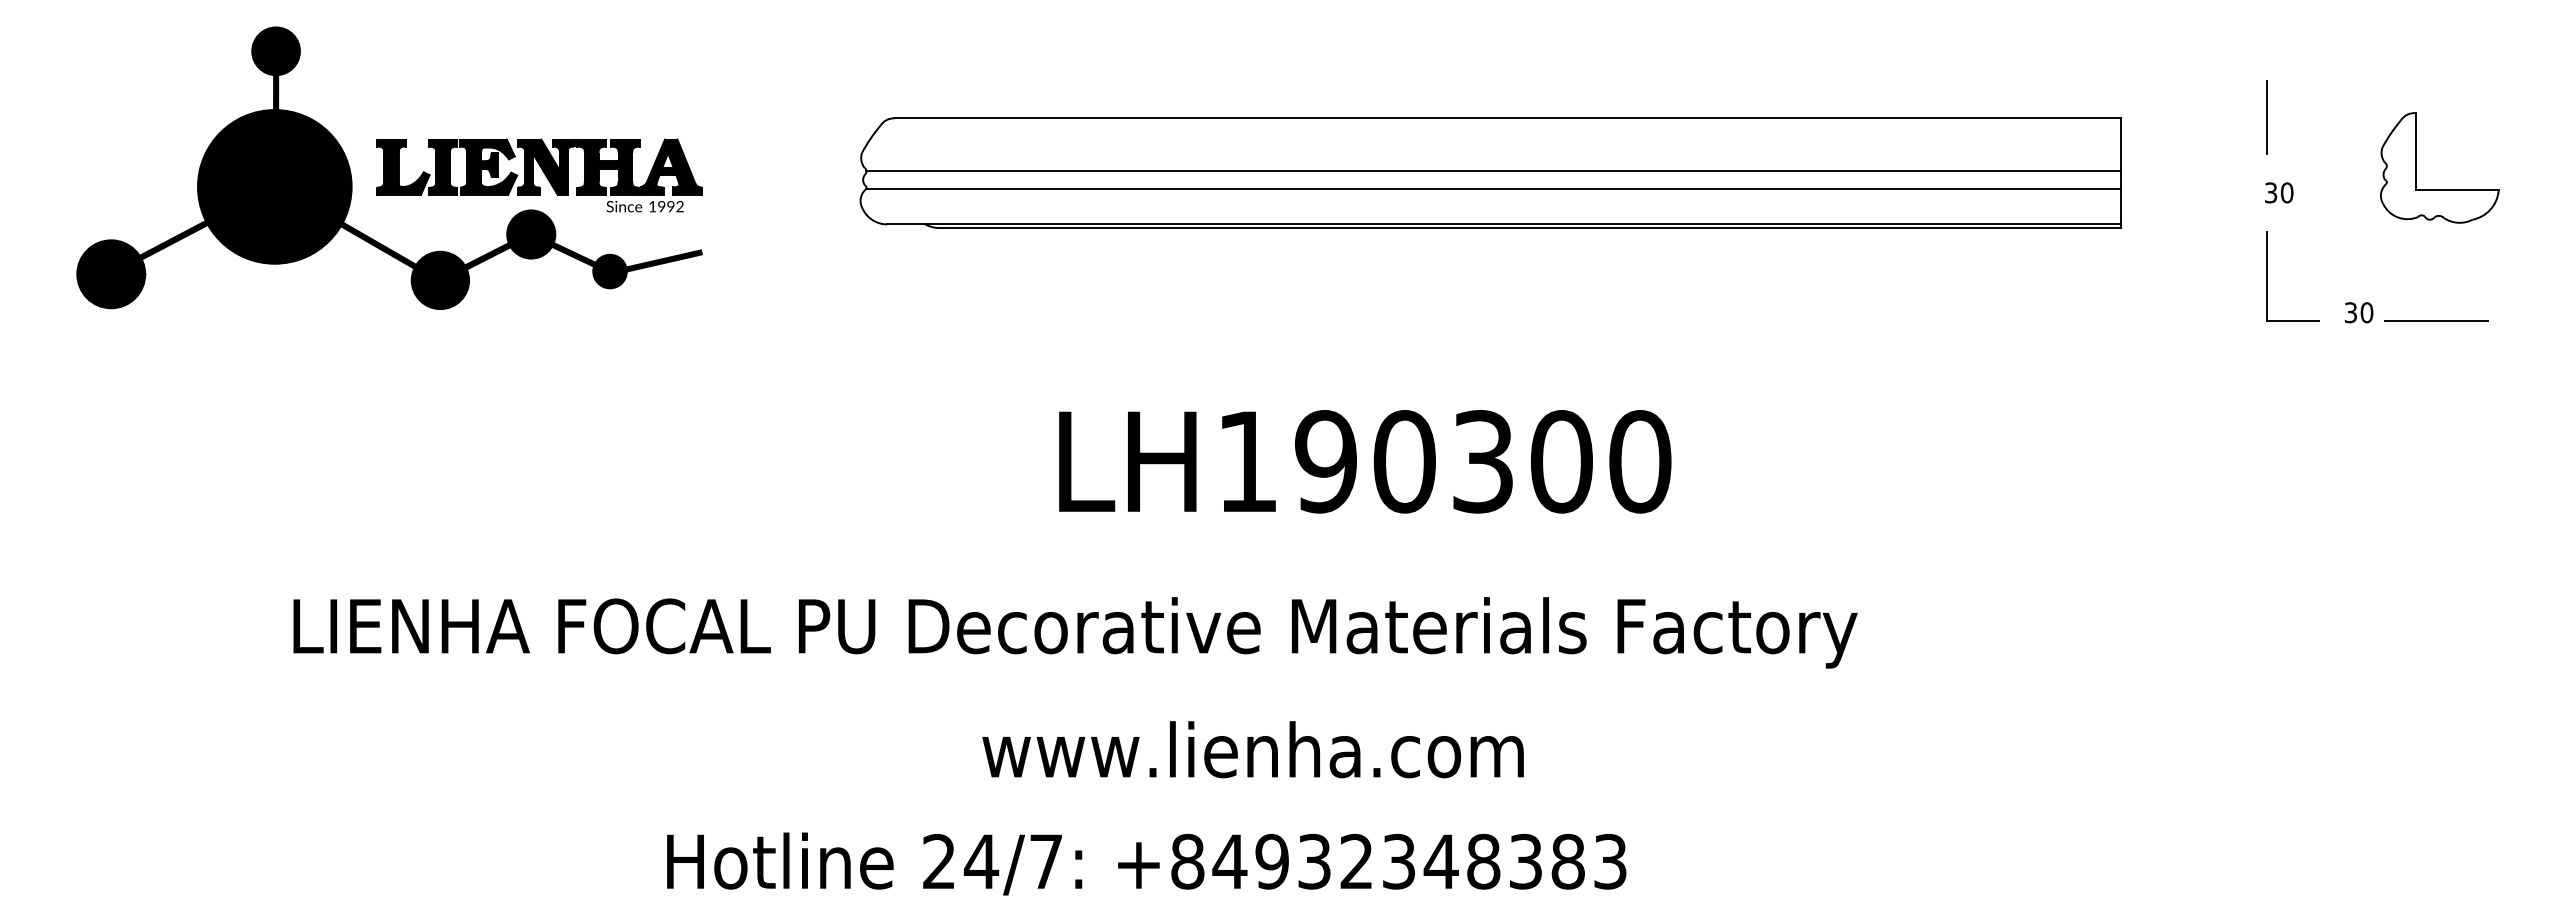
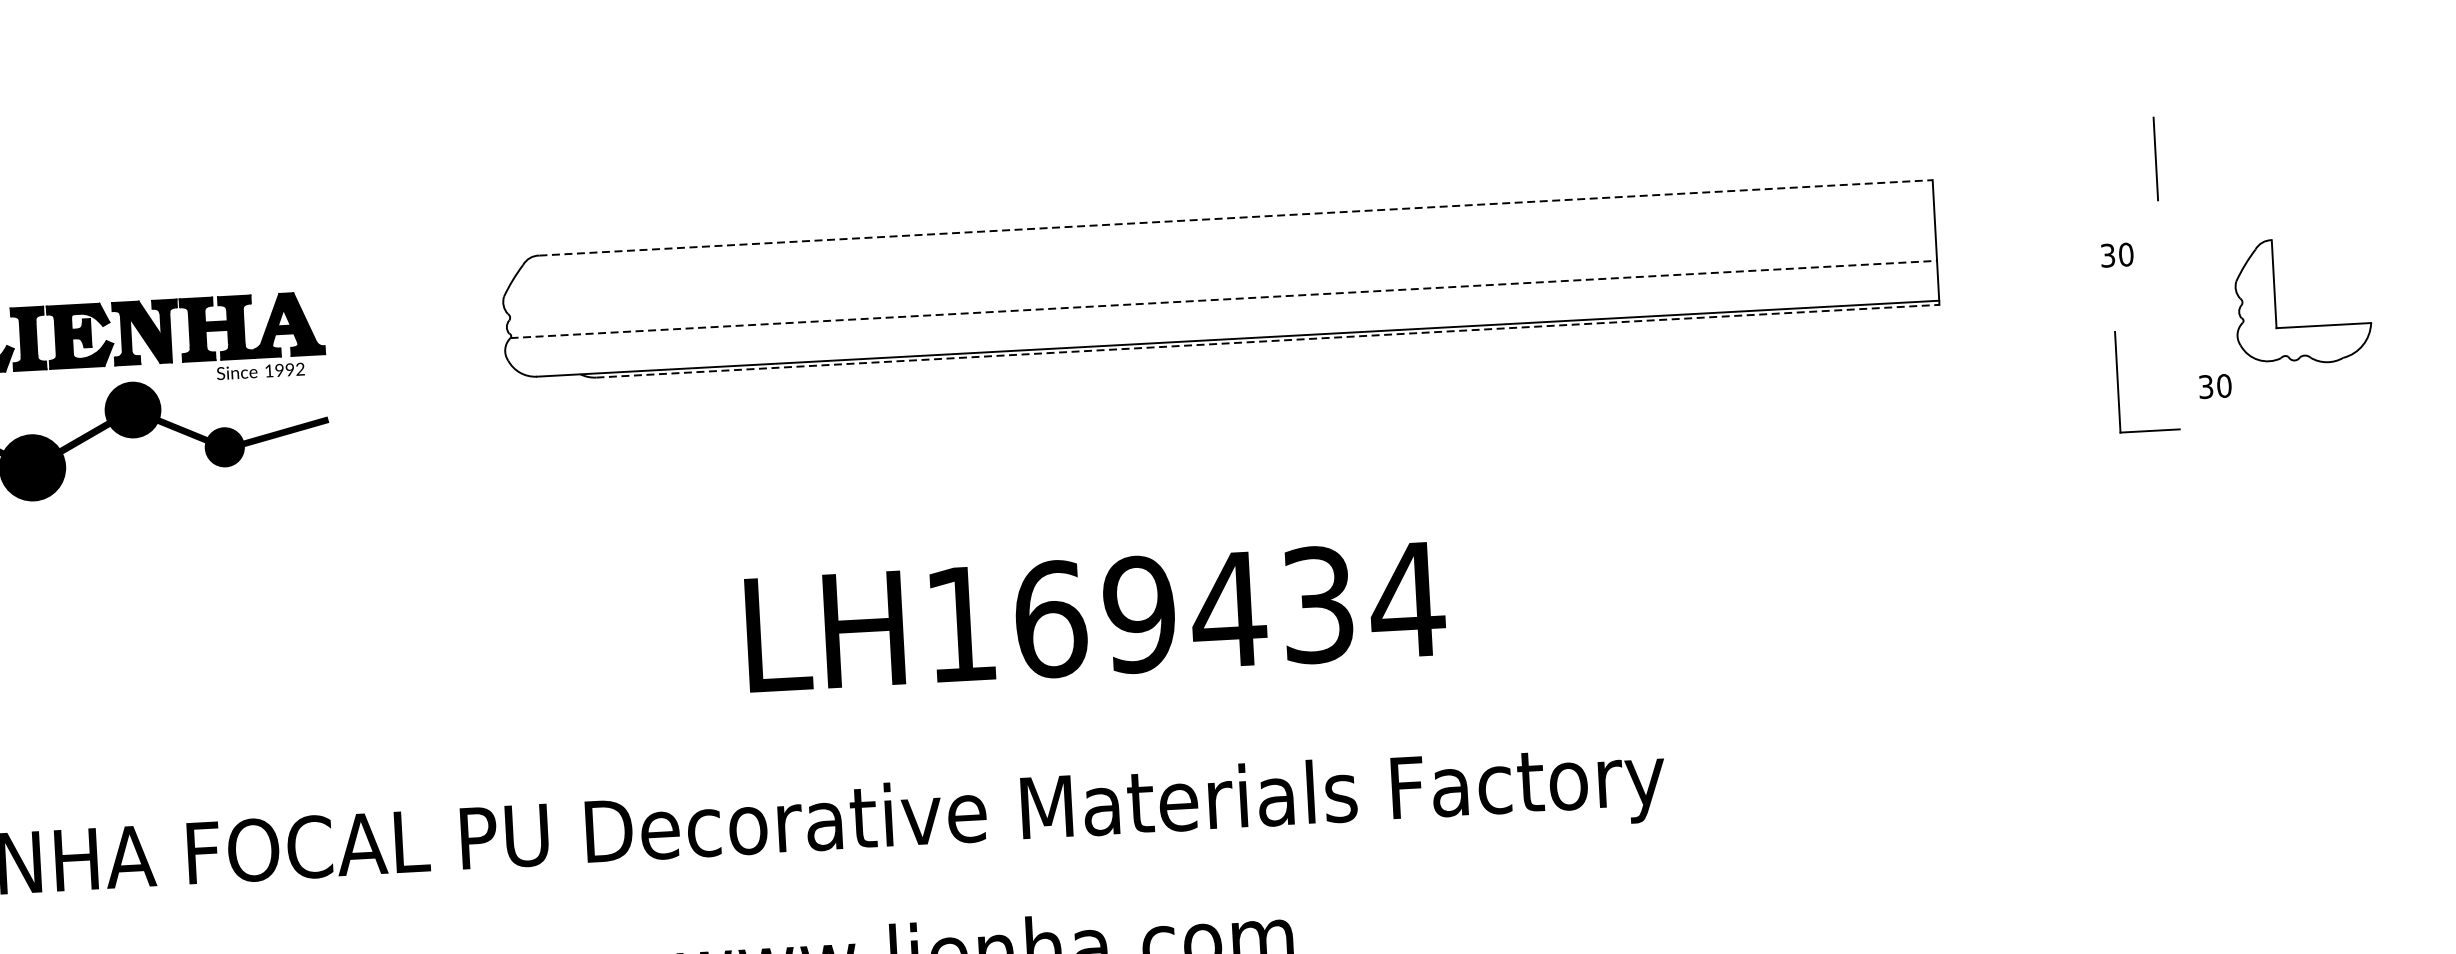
line: (2266, 117) -> (2155, 159), moved
line: (1508, 118) -> (1236, 218), solid -> dashed
line: (1493, 170) -> (1222, 278), removed
line: (1493, 189) -> (1223, 299), solid -> dashed
part: (2439, 189) -> (2303, 325), moved
line: (1530, 228) -> (1268, 341), solid -> dashed
part: (2267, 276) -> (2118, 382), moved
line: (2436, 320) -> (2303, 390), removed
text: (1483, 461) -> (1229, 609), LH190300 -> LH169434

